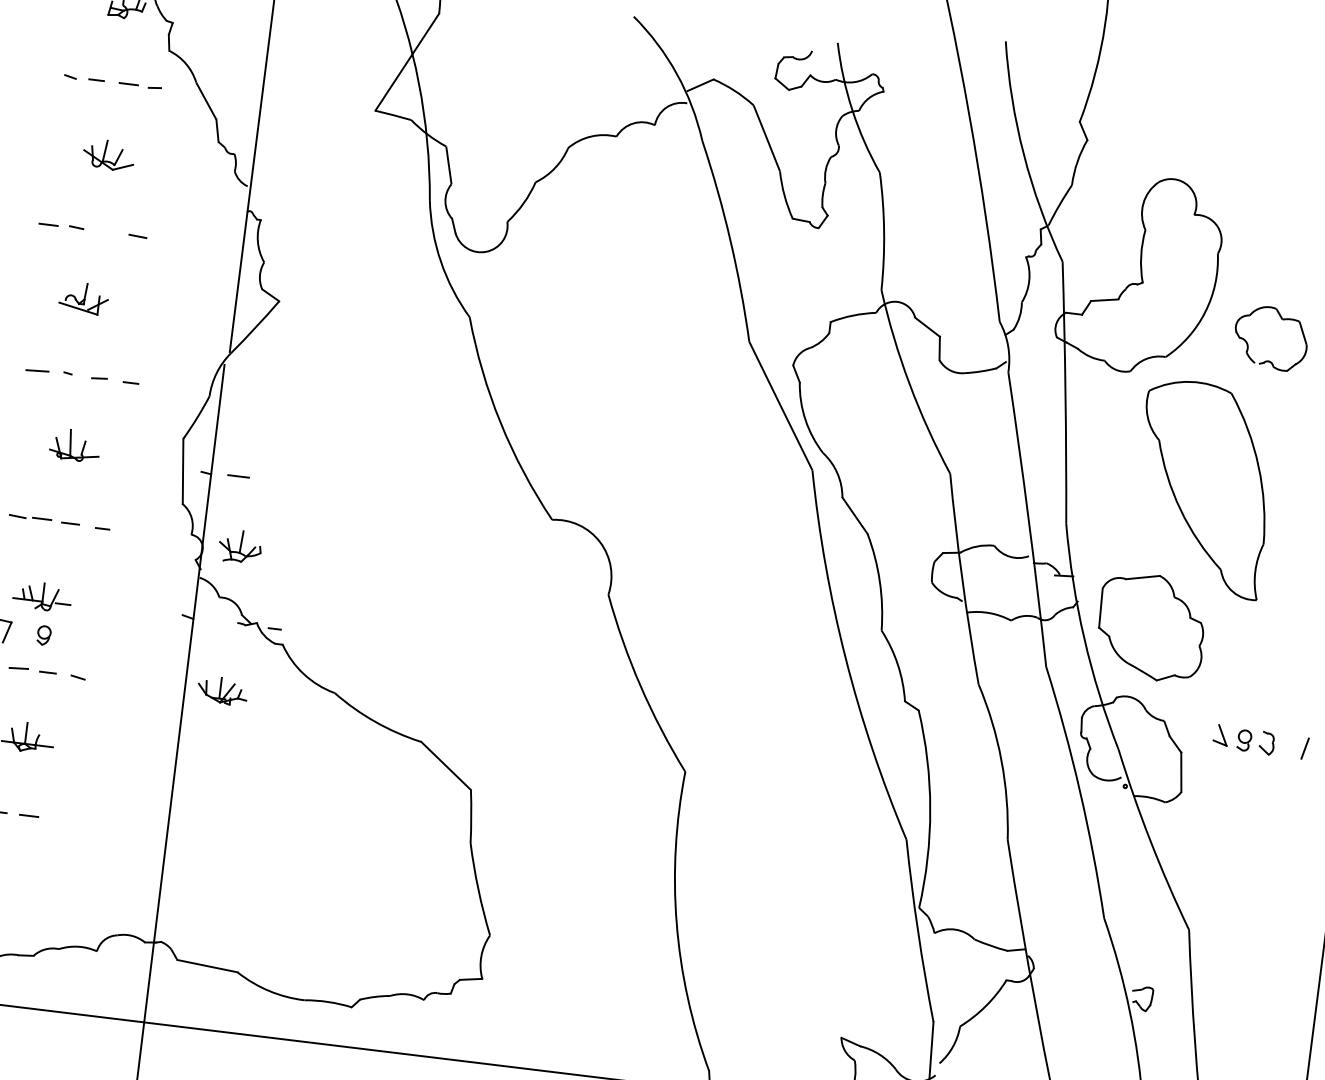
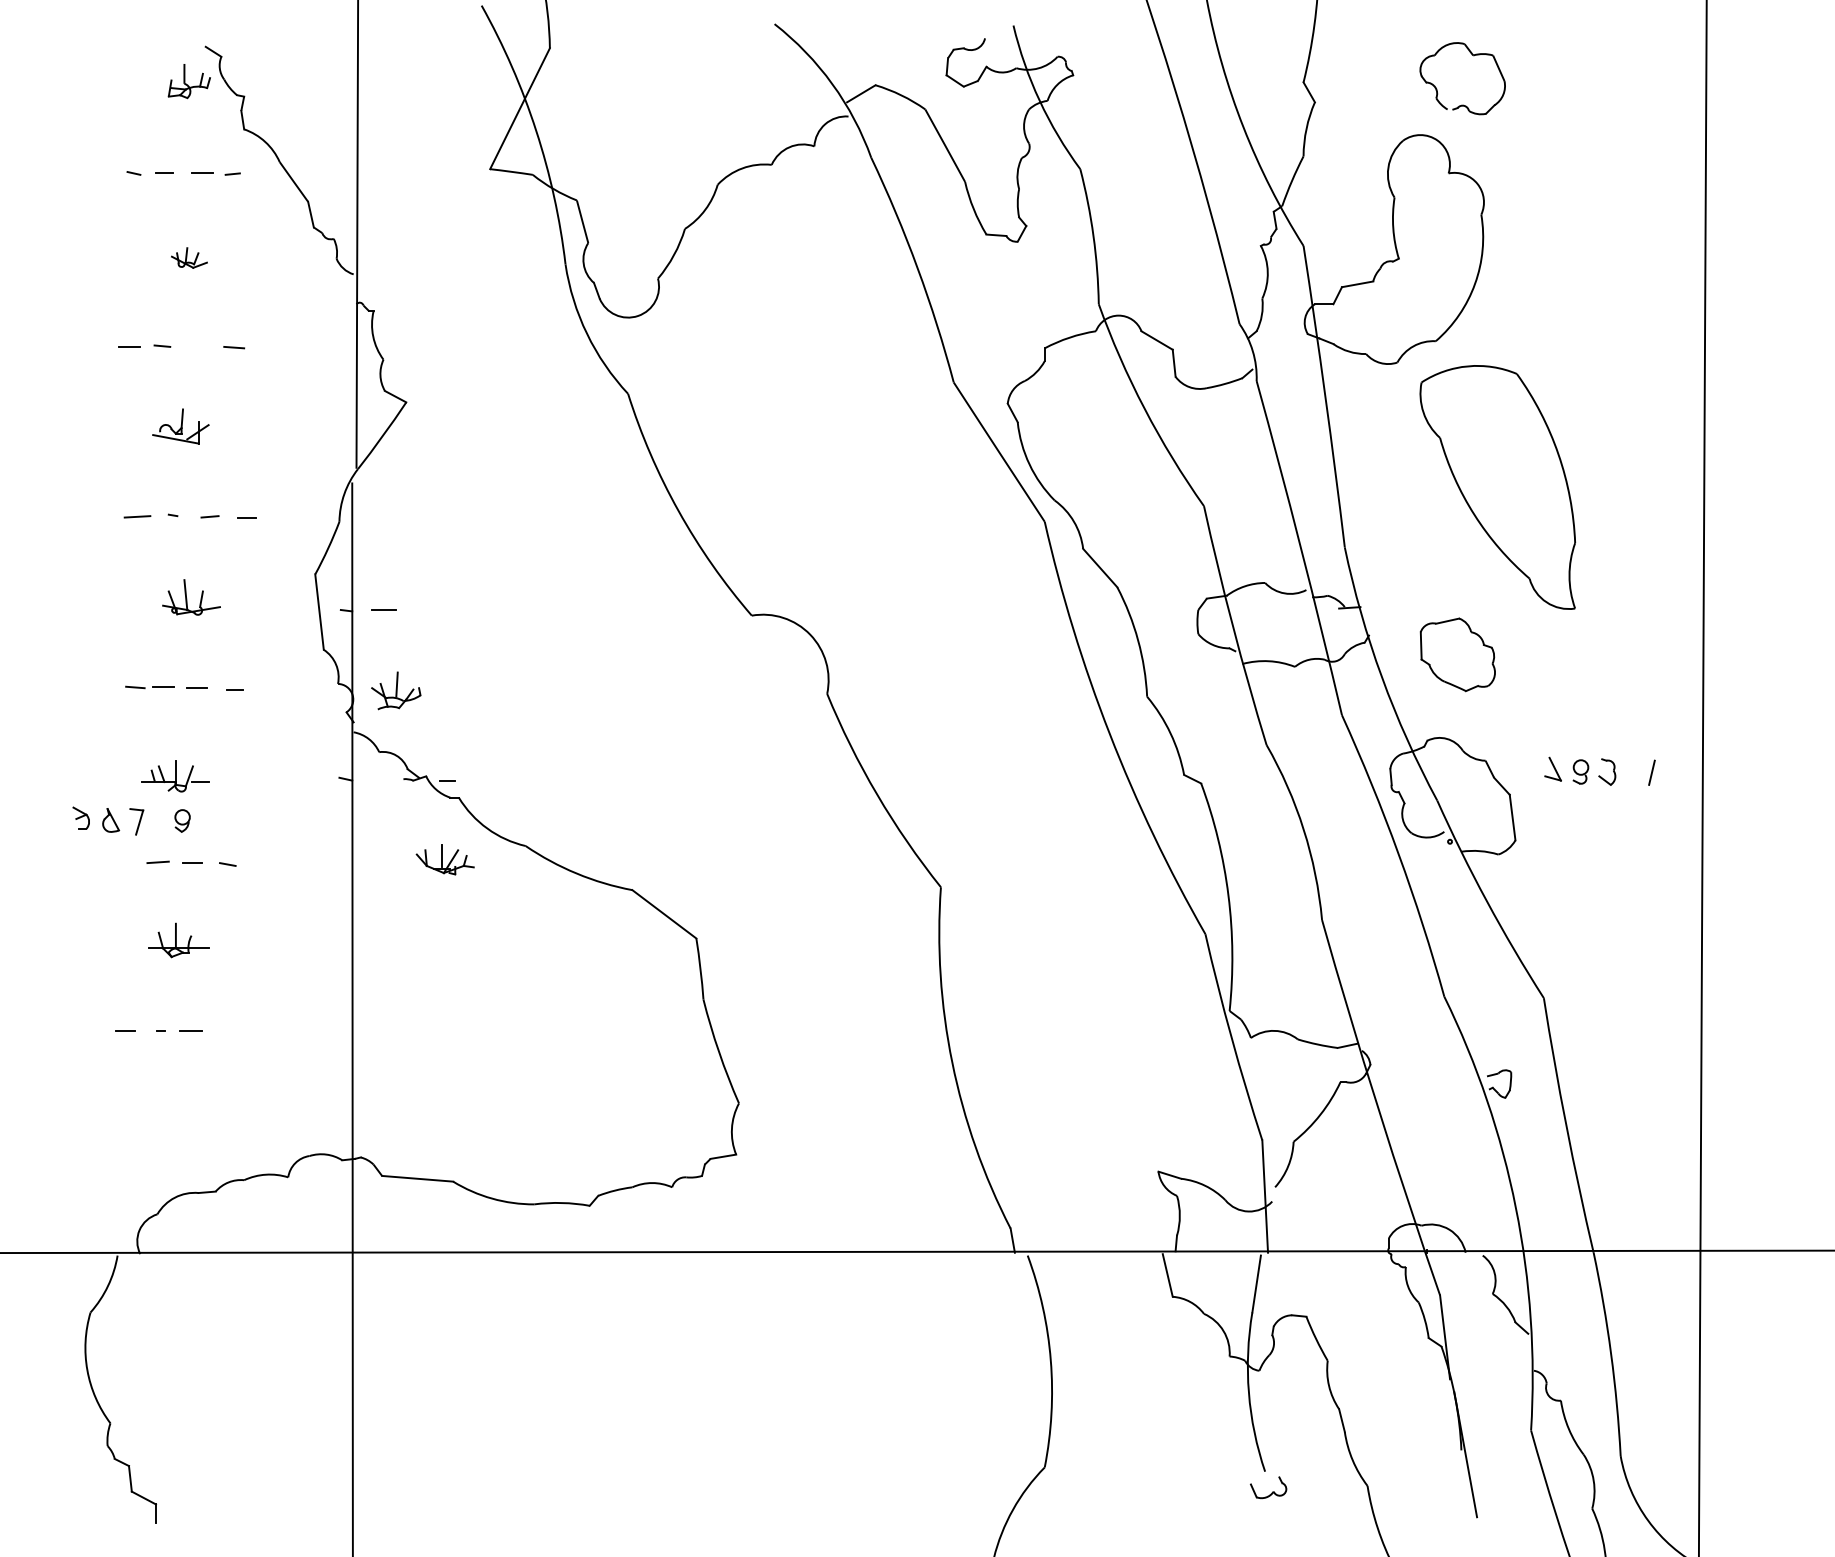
part: (109, 154) -> (189, 257), size x0.6
part: (1282, 320) -> (1473, 56), moved
part: (1151, 627) -> (1457, 654), size x0.6
part: (222, 690) -> (444, 859), moved

